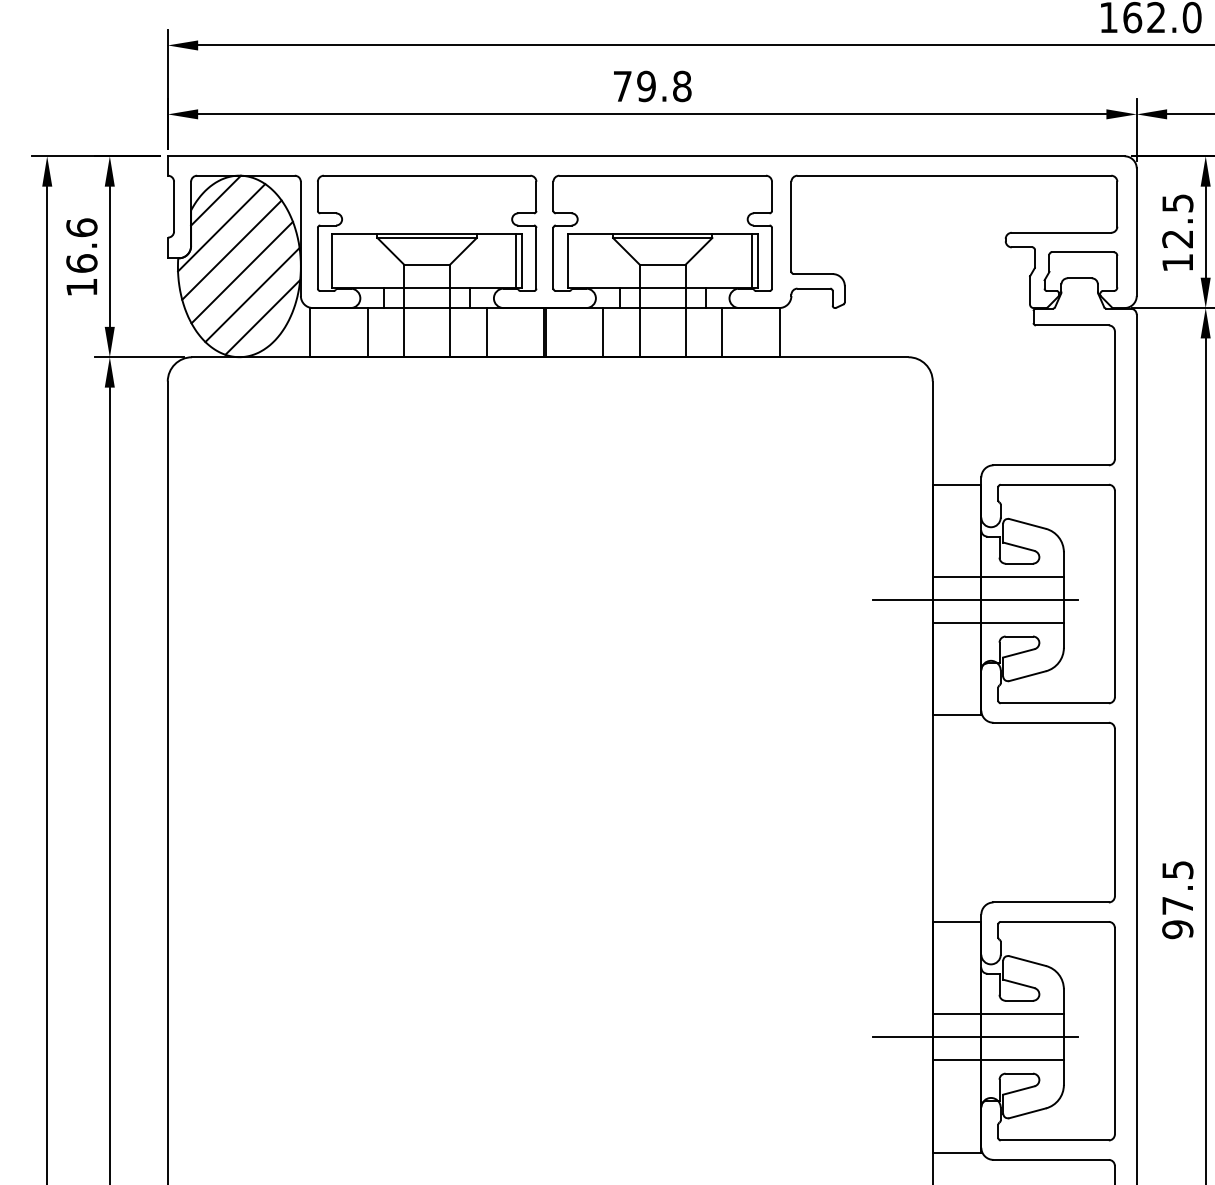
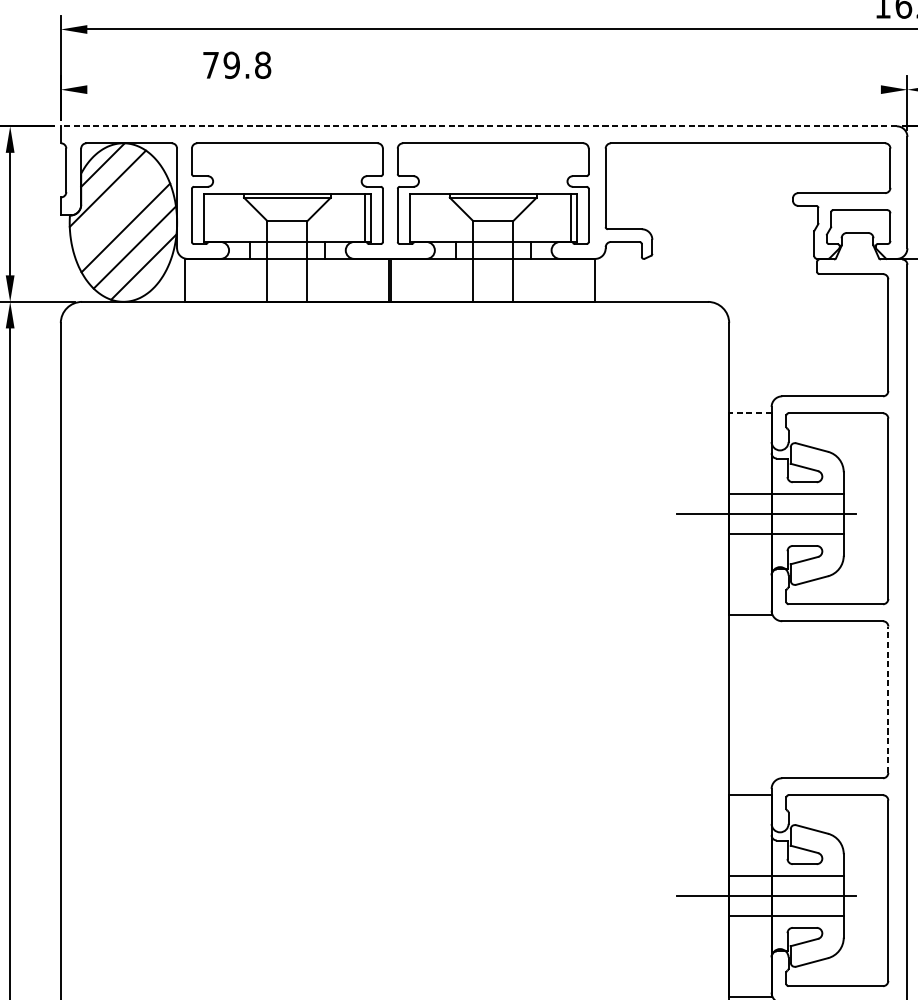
text: (652, 86) -> (237, 65), moved
line: (652, 114) -> (484, 89), removed
line: (645, 156) -> (478, 126), solid -> dashed
line: (231, 249) -> (116, 207), removed
line: (367, 332) -> (235, 280), removed
line: (486, 332) -> (339, 280), removed
line: (603, 332) -> (441, 280), removed
line: (722, 332) -> (545, 280), removed
line: (956, 484) -> (749, 413), solid -> dashed
line: (1114, 812) -> (887, 699), solid -> dashed

